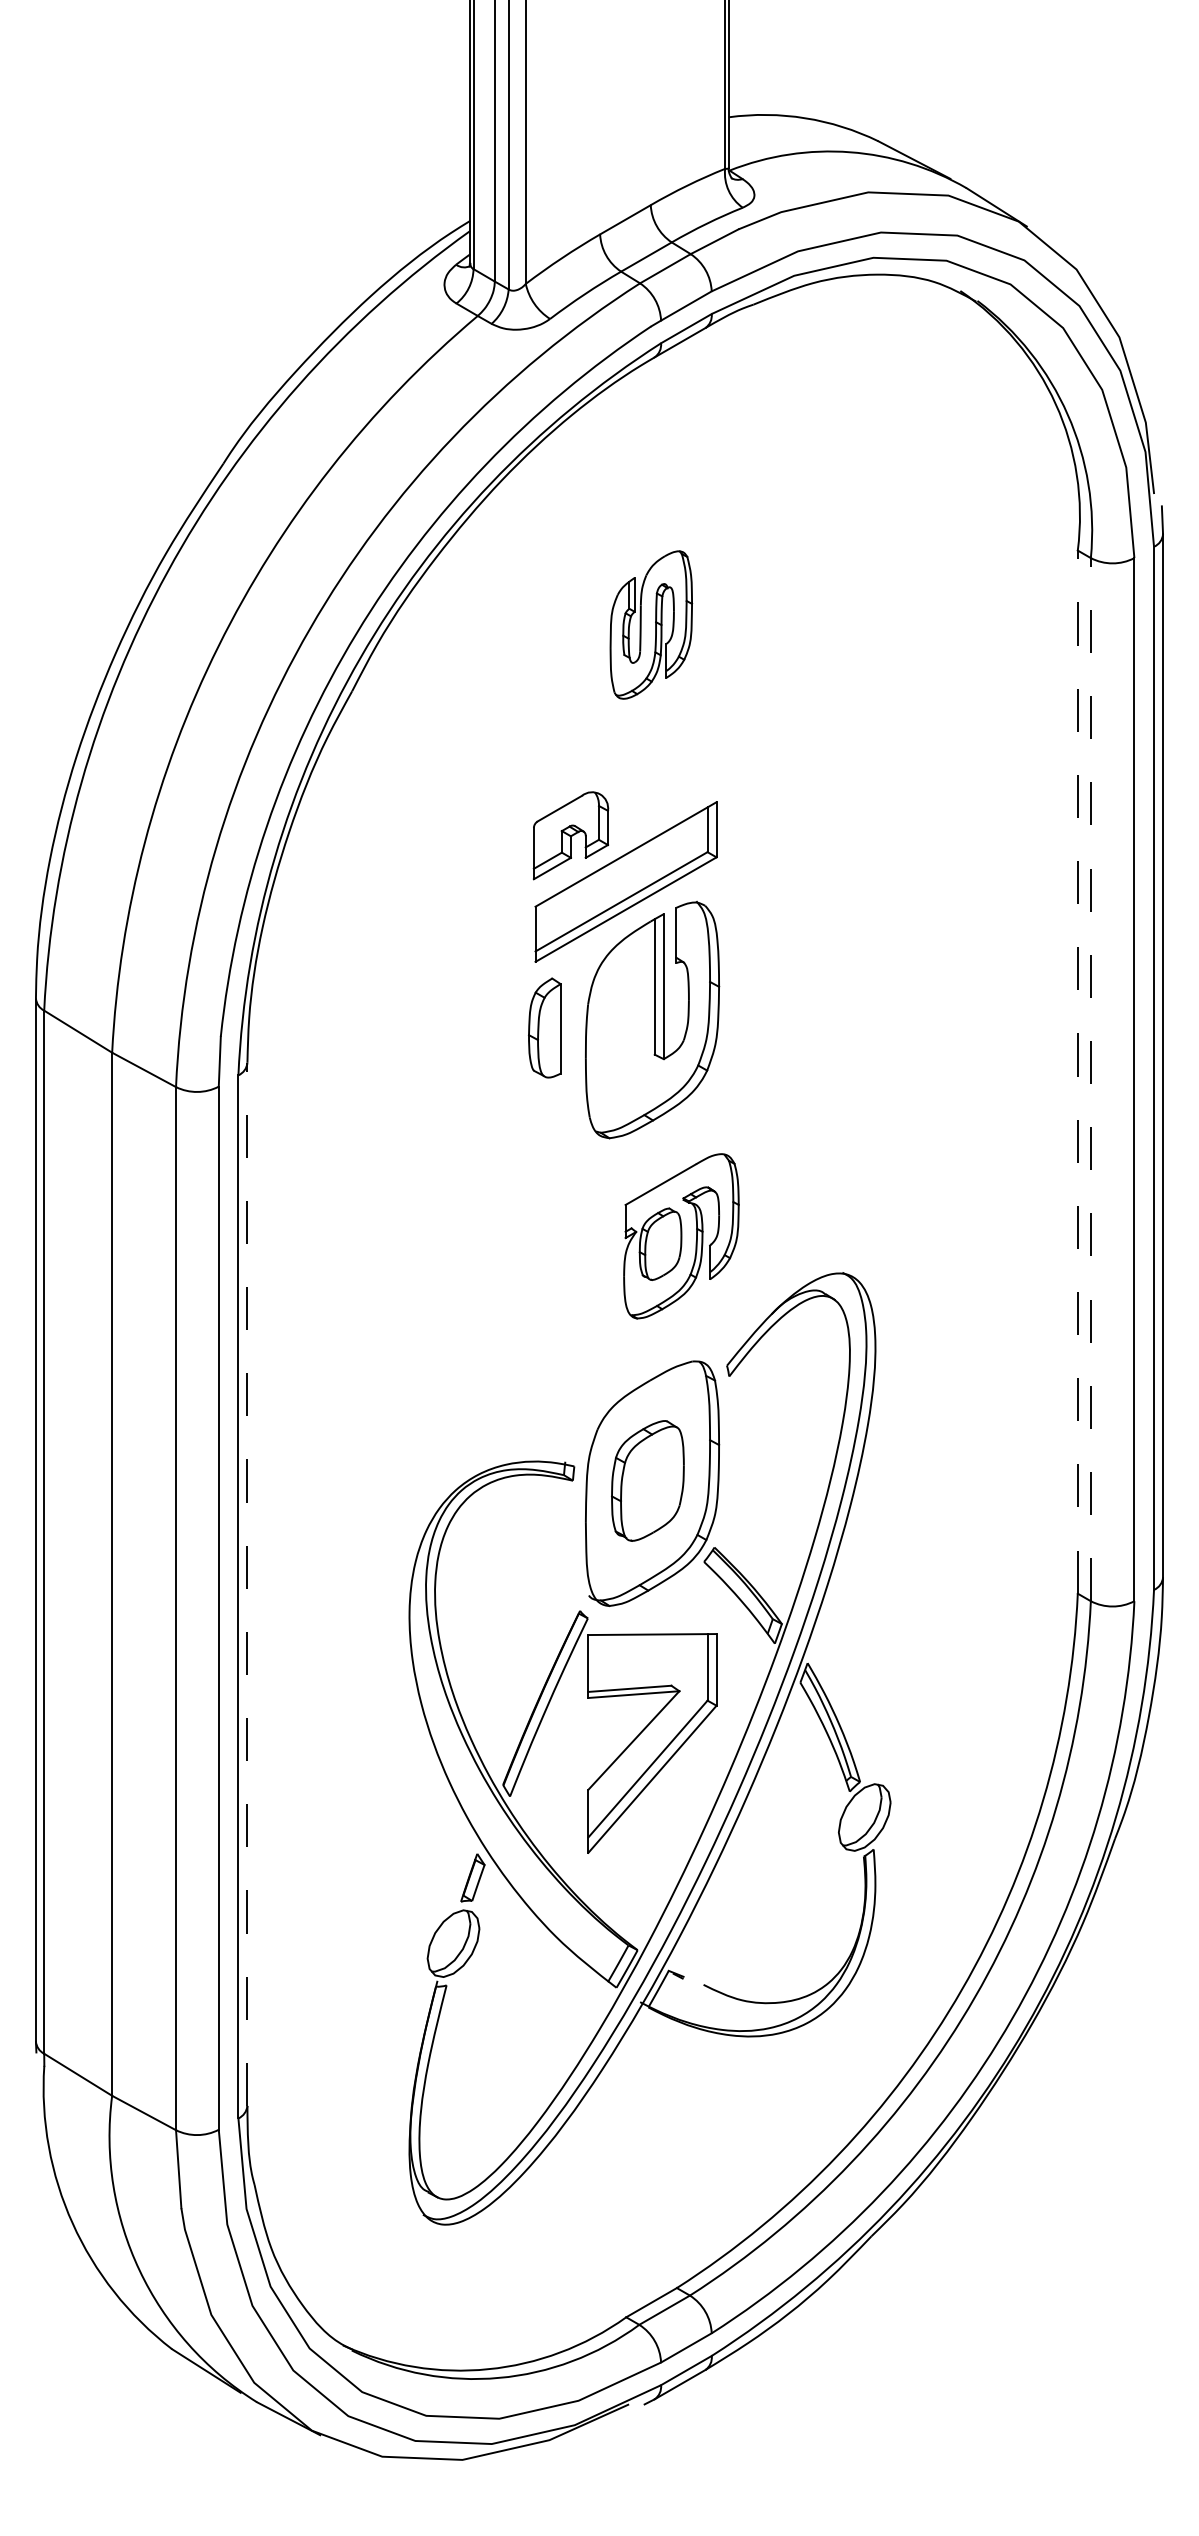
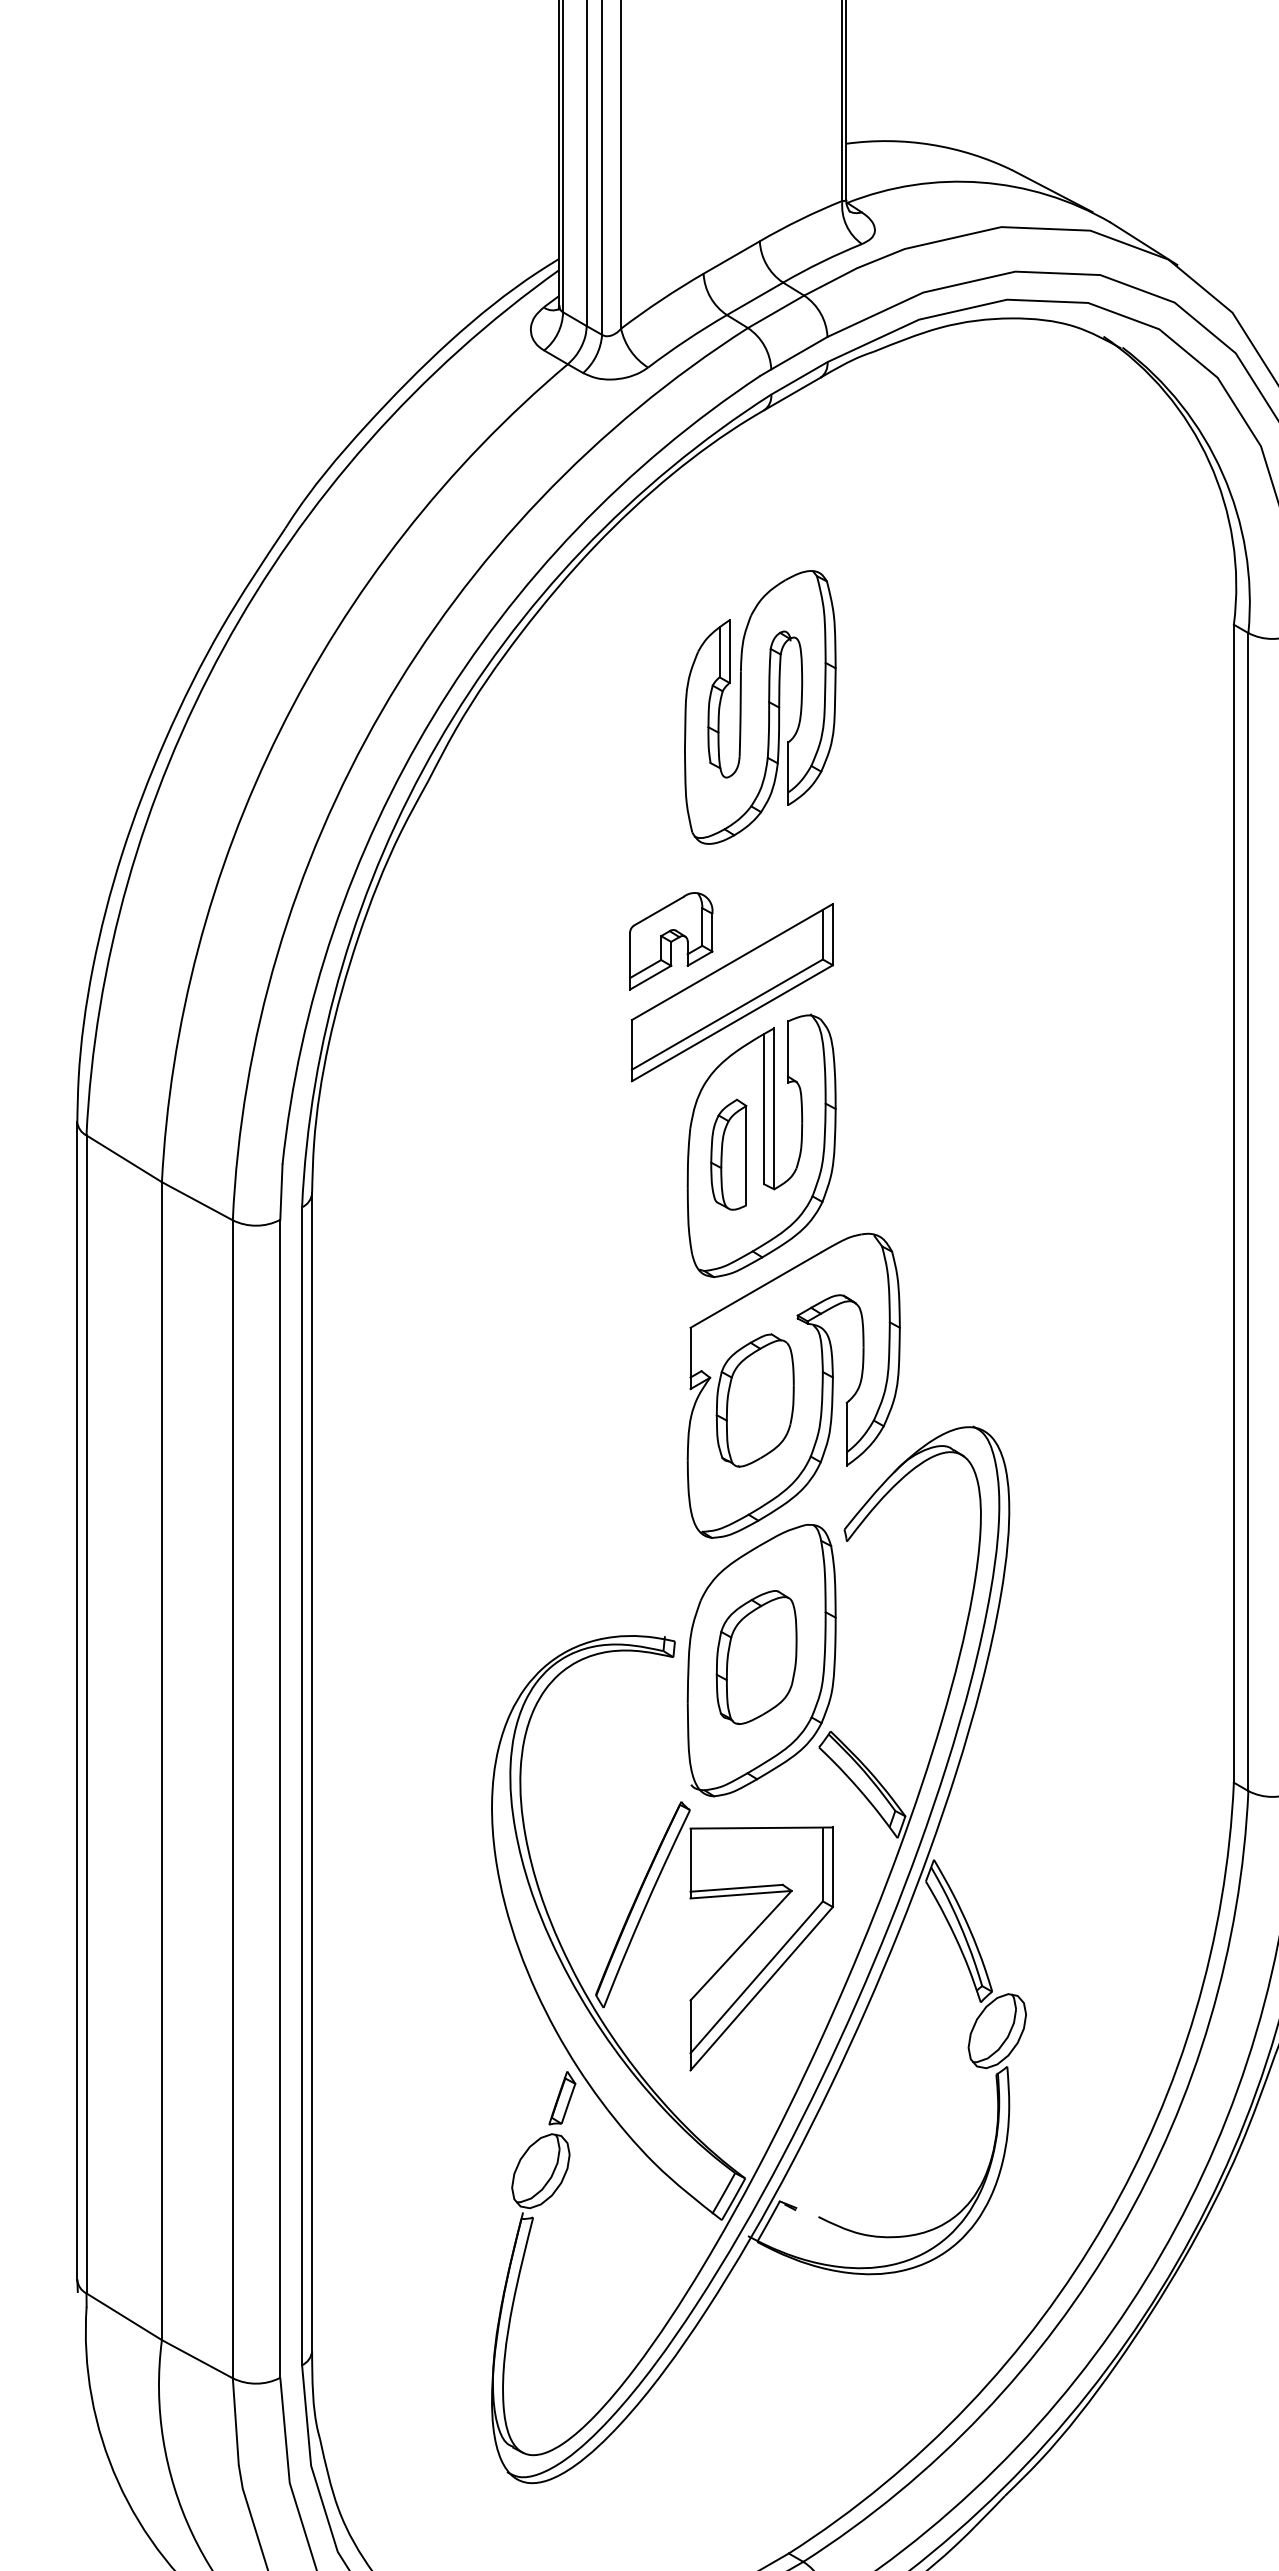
part: (651, 624) -> (760, 706), size x1.67
part: (544, 1027) -> (728, 1154), moved
line: (1077, 1072) -> (1233, 1204), dashed -> solid
line: (1090, 1079) -> (1247, 1211), dashed -> solid
part: (681, 1236) -> (793, 1386), size x1.67
line: (247, 1584) -> (312, 1772), dashed -> solid

